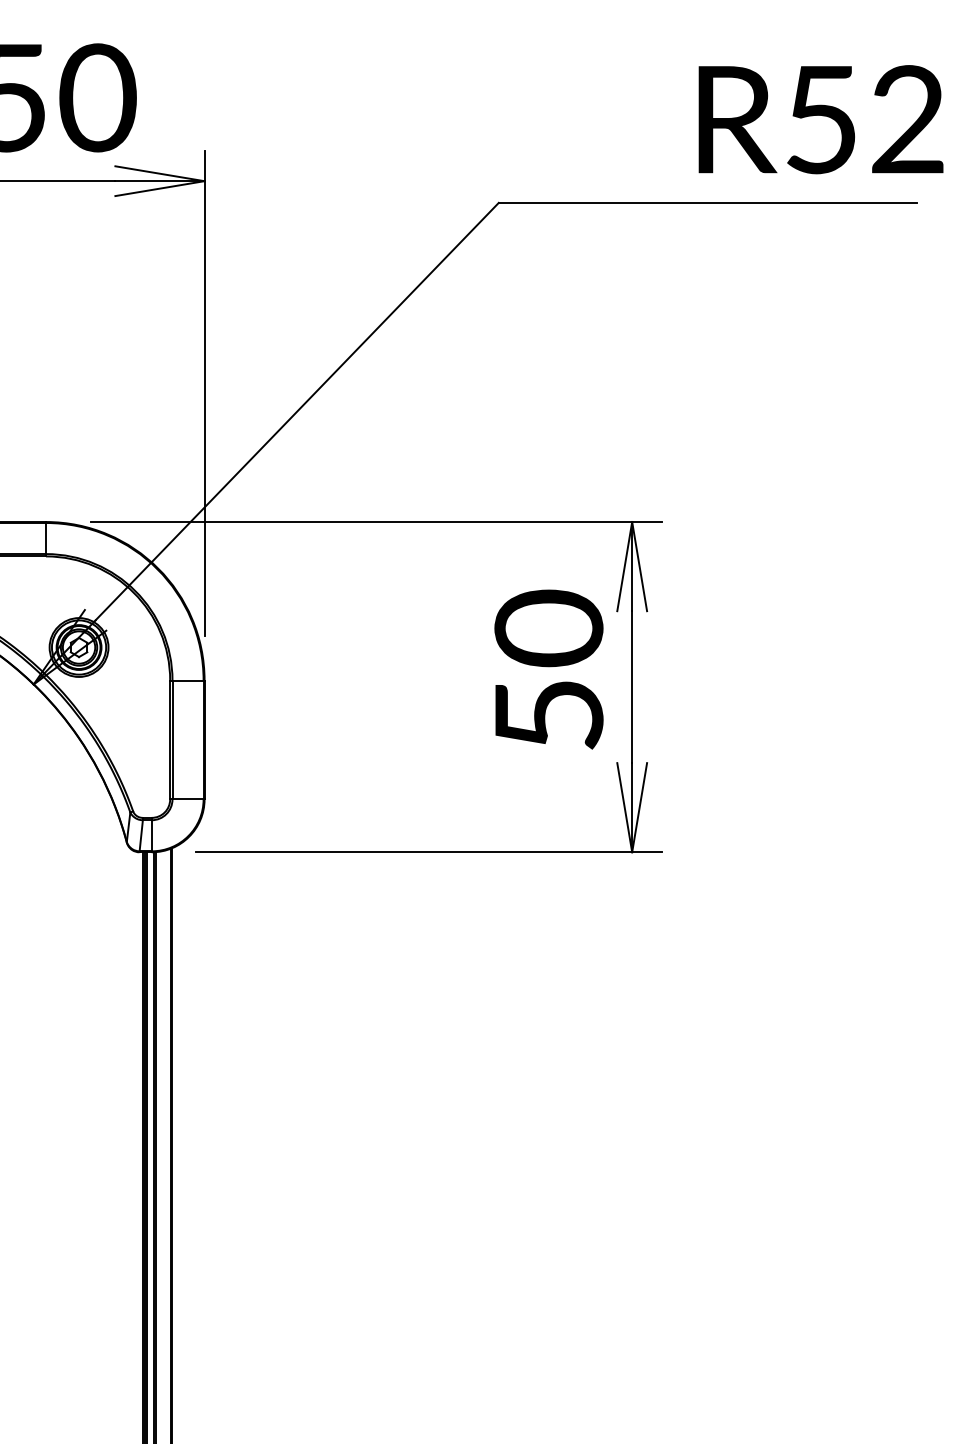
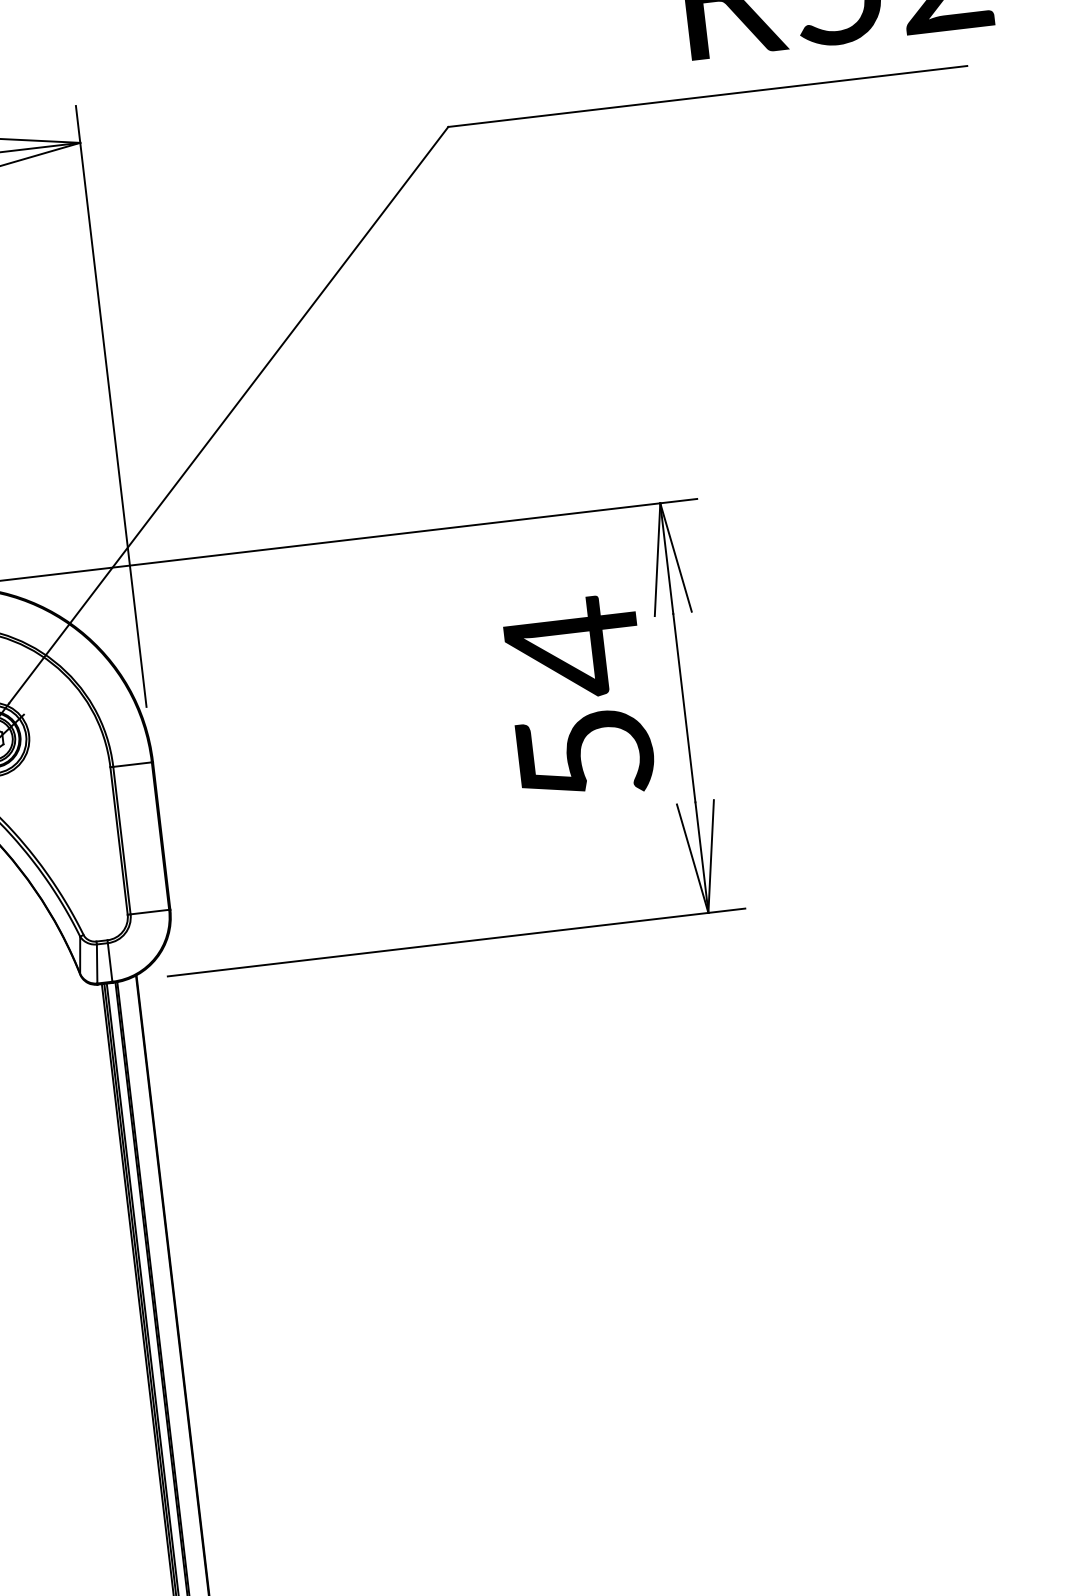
text: (548, 629) -> (572, 648), 50 -> 54

